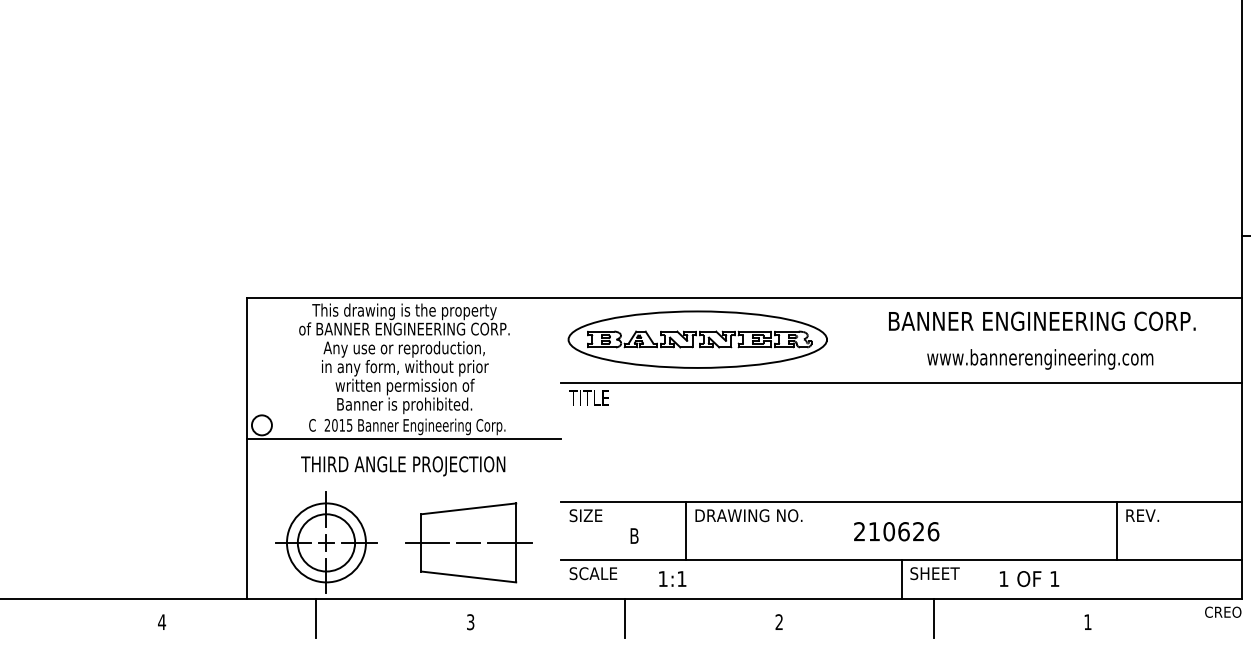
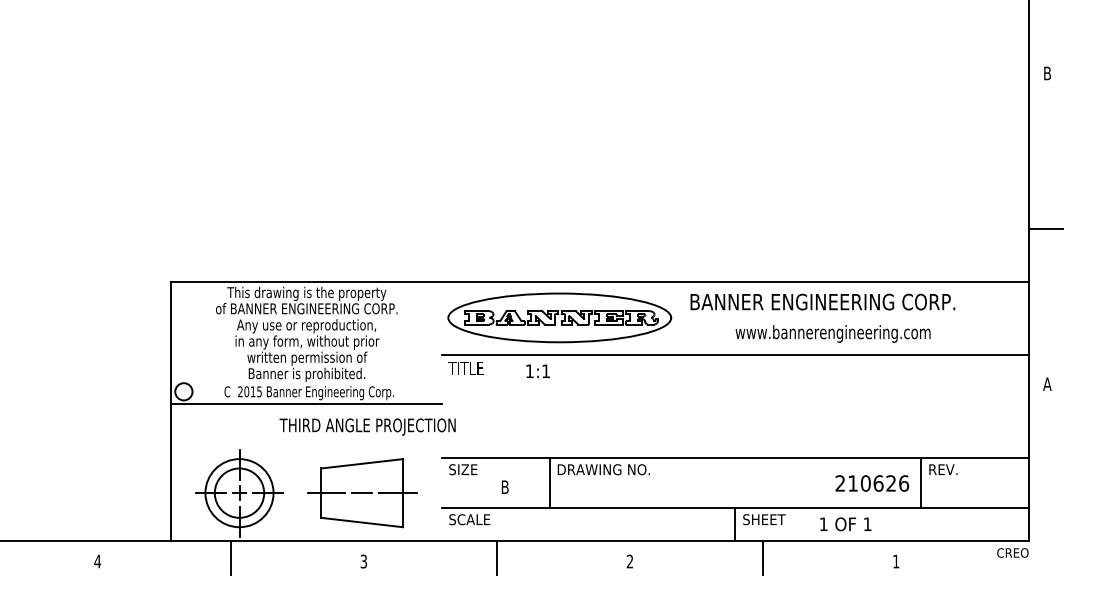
text: (1041, 320) -> (822, 301), moved
text: (1039, 358) -> (832, 333), moved
text: (402, 465) -> (367, 426), moved
text: (896, 531) -> (872, 483), moved
text: (671, 578) -> (537, 370), moved

